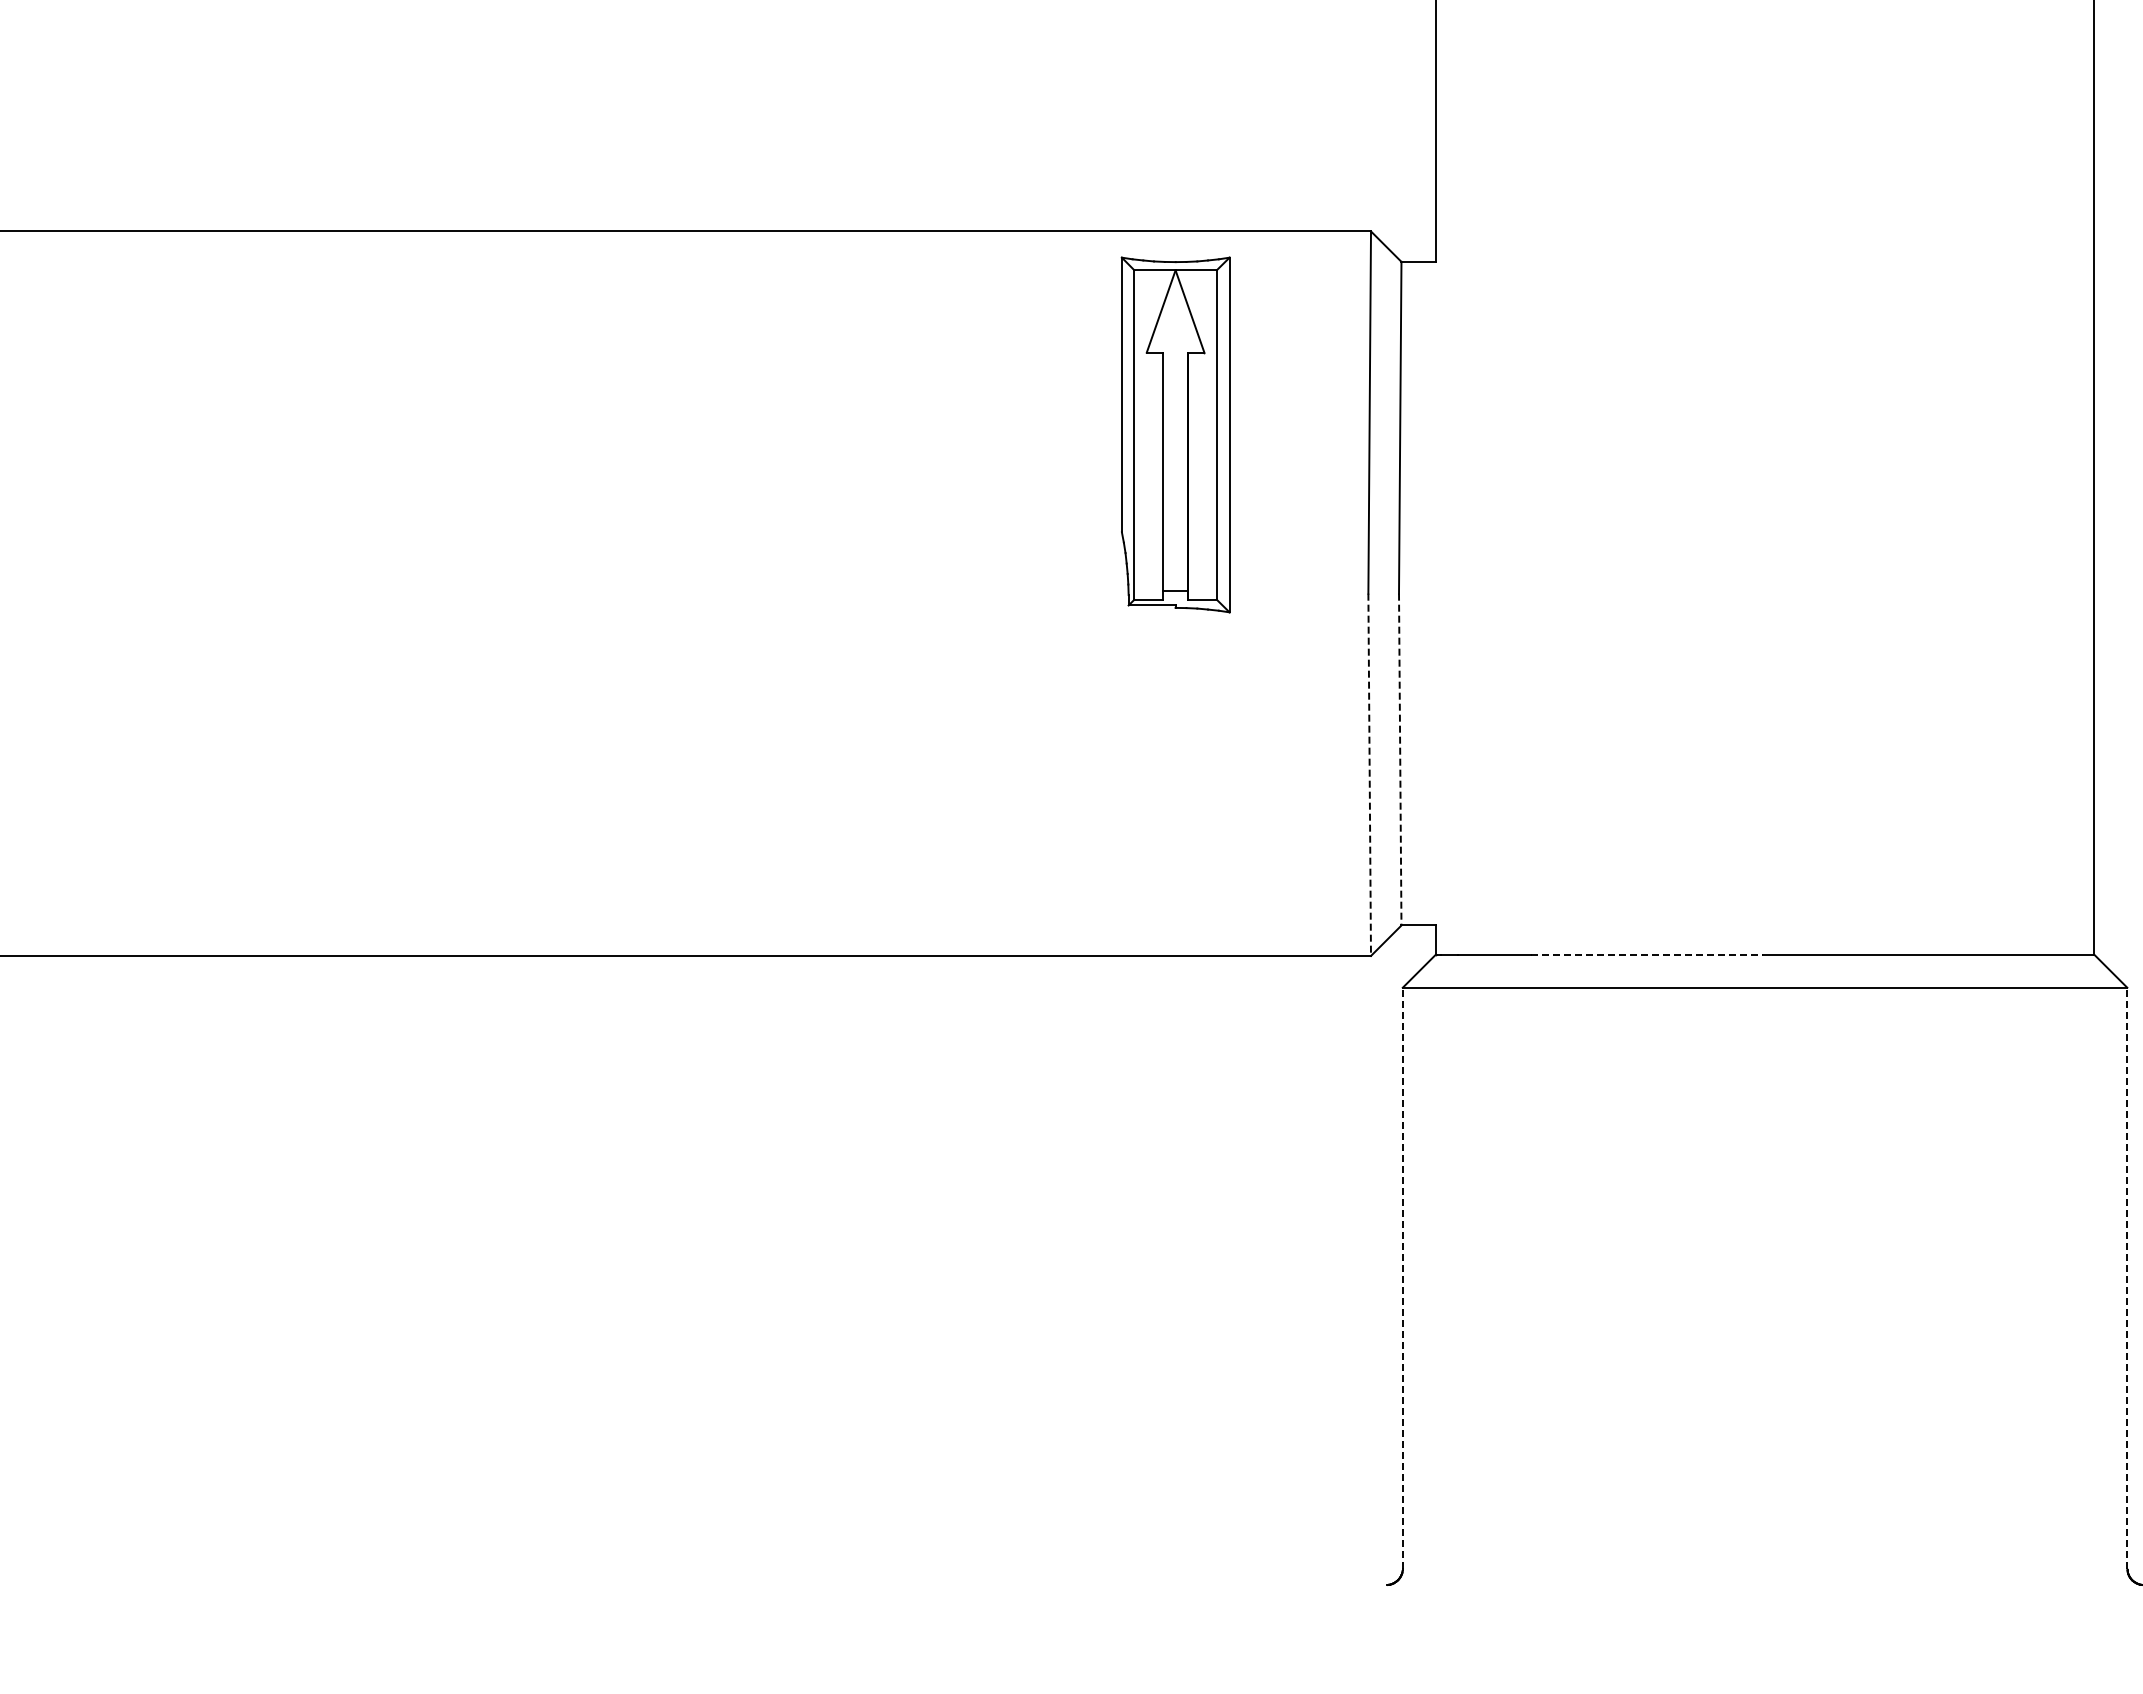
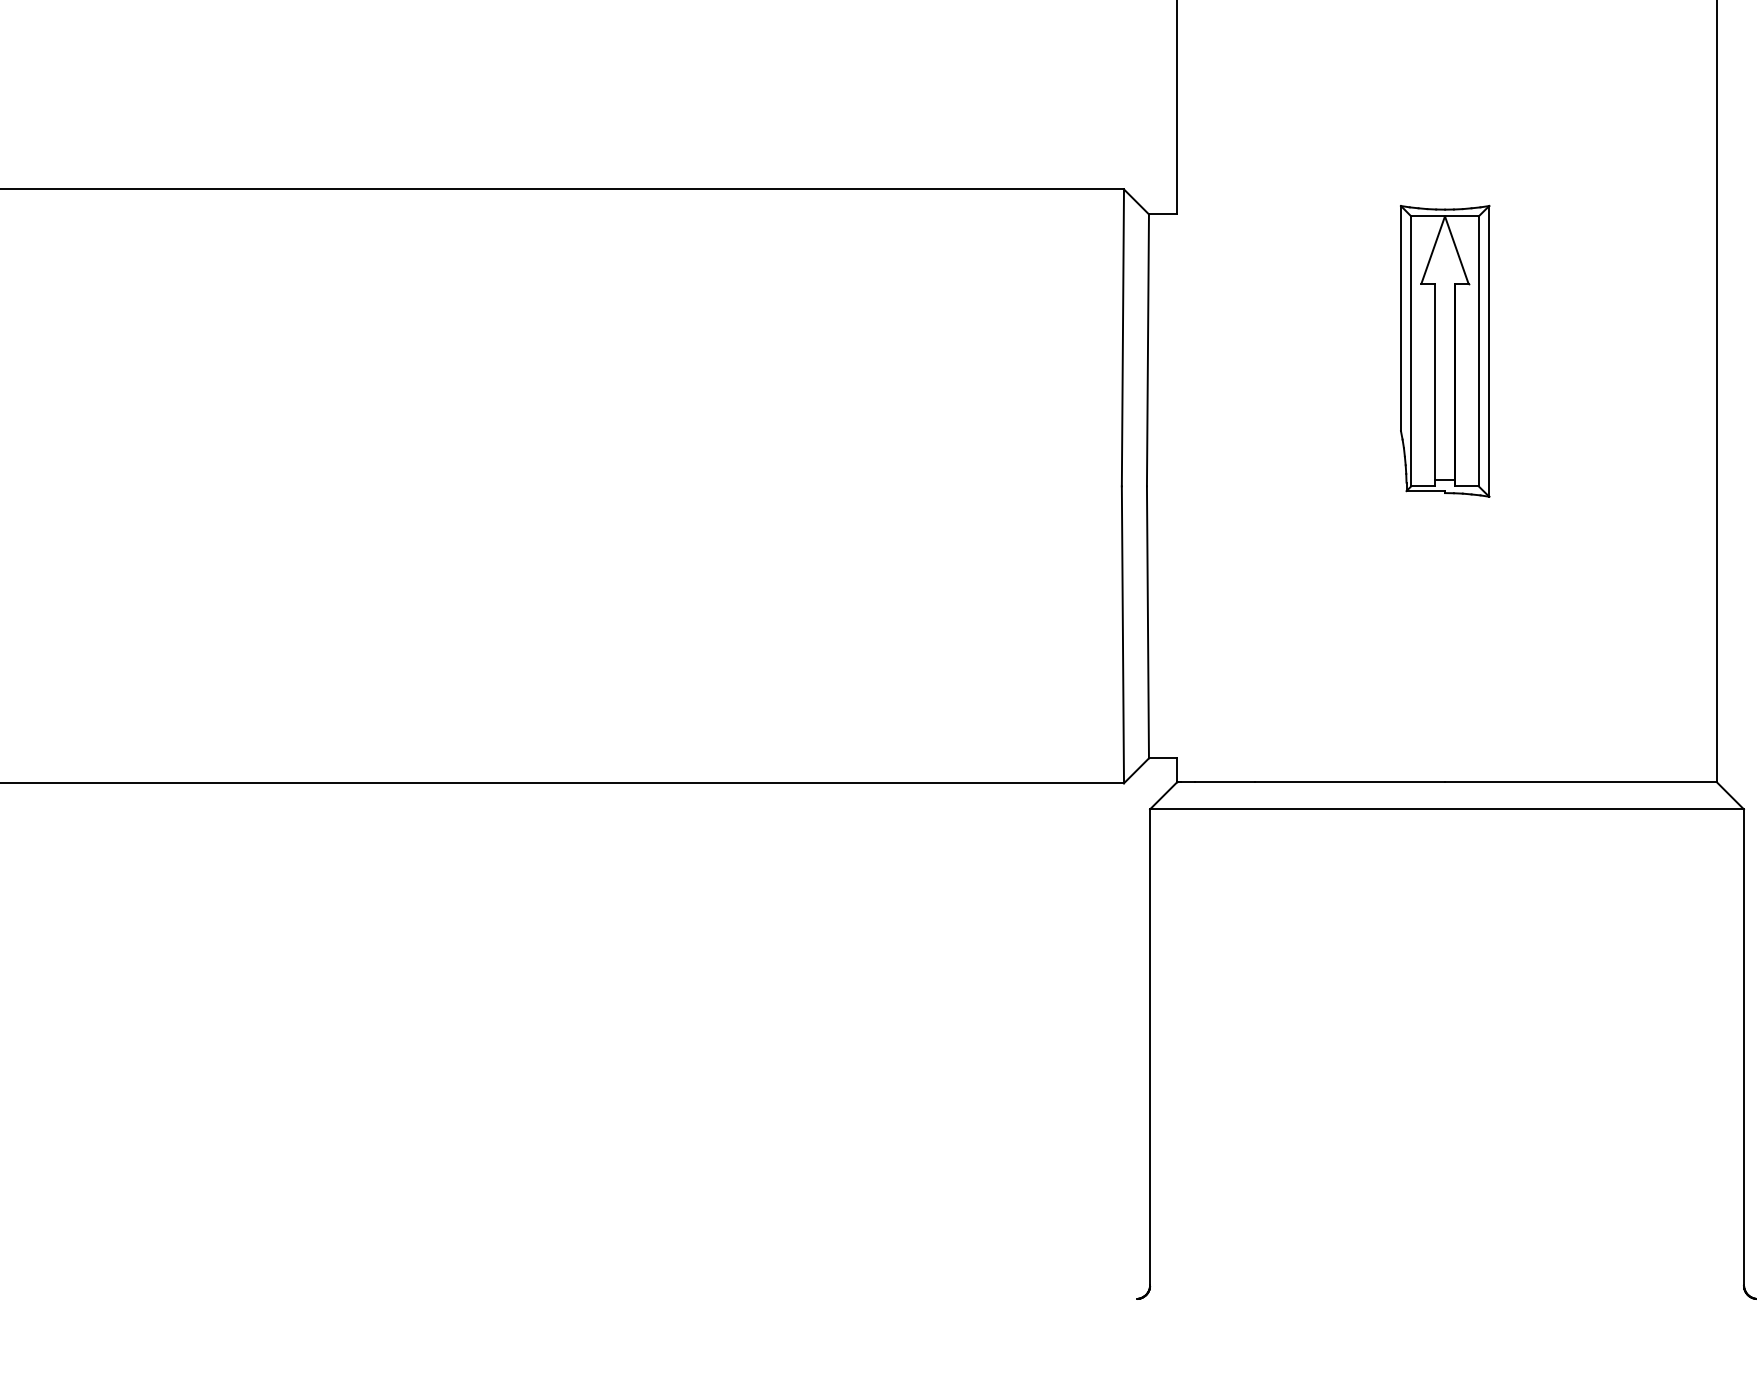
part: (1175, 434) -> (1444, 350), moved
line: (1400, 759) -> (1148, 622), dashed -> solid
line: (1369, 775) -> (1122, 635), dashed -> solid
line: (1647, 954) -> (1350, 782), dashed -> solid
line: (1402, 1277) -> (1149, 1046), dashed -> solid
line: (2127, 1277) -> (1744, 1046), dashed -> solid

